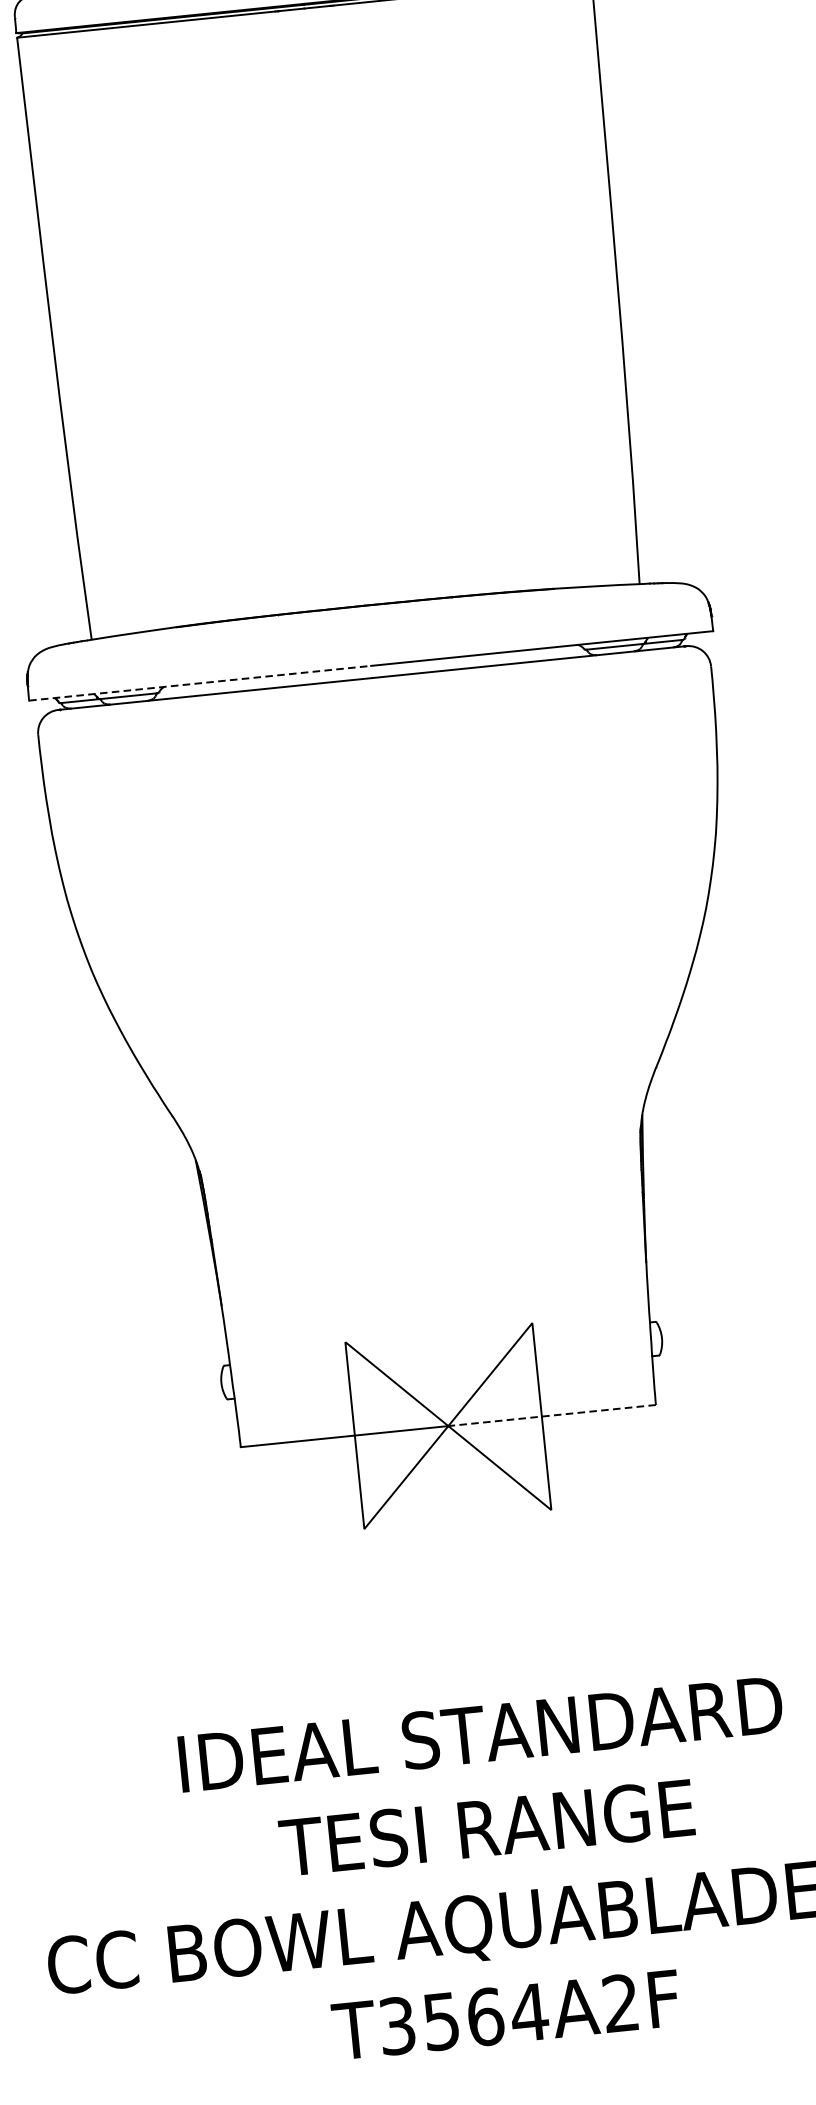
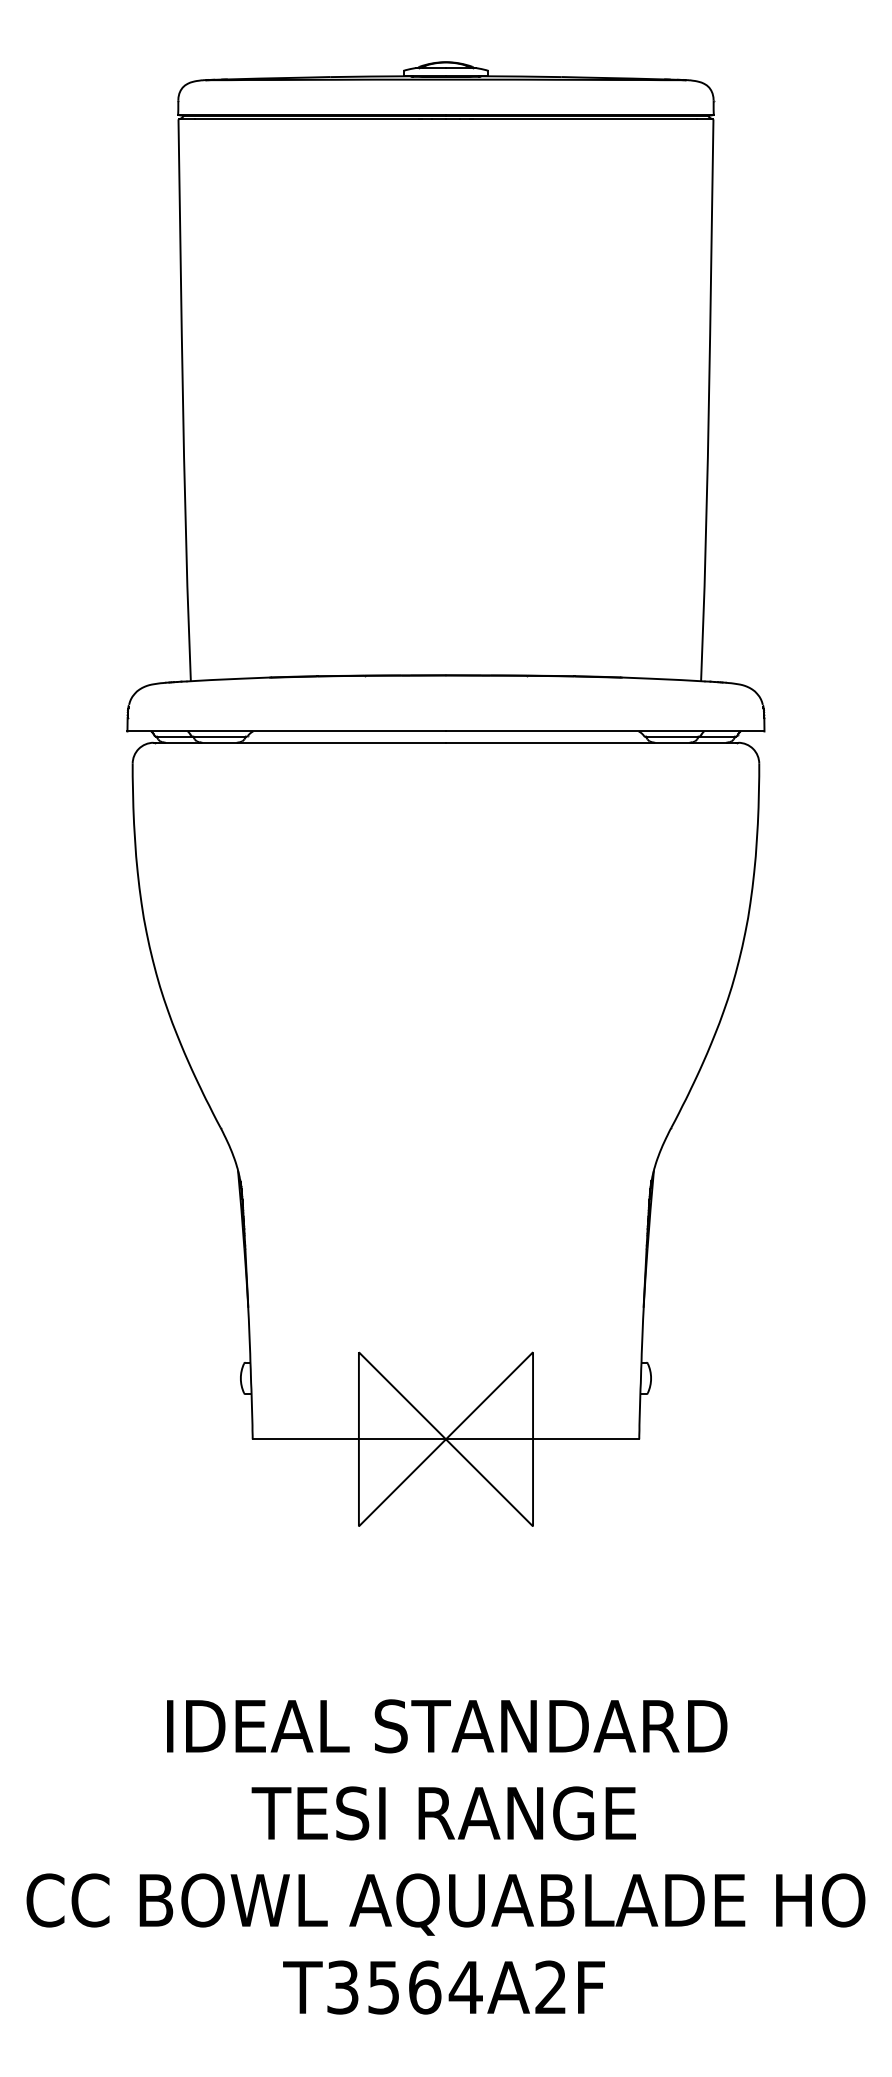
line: (200, 683) -> (287, 731), dashed -> solid
line: (552, 1415) -> (542, 1439), dashed -> solid

